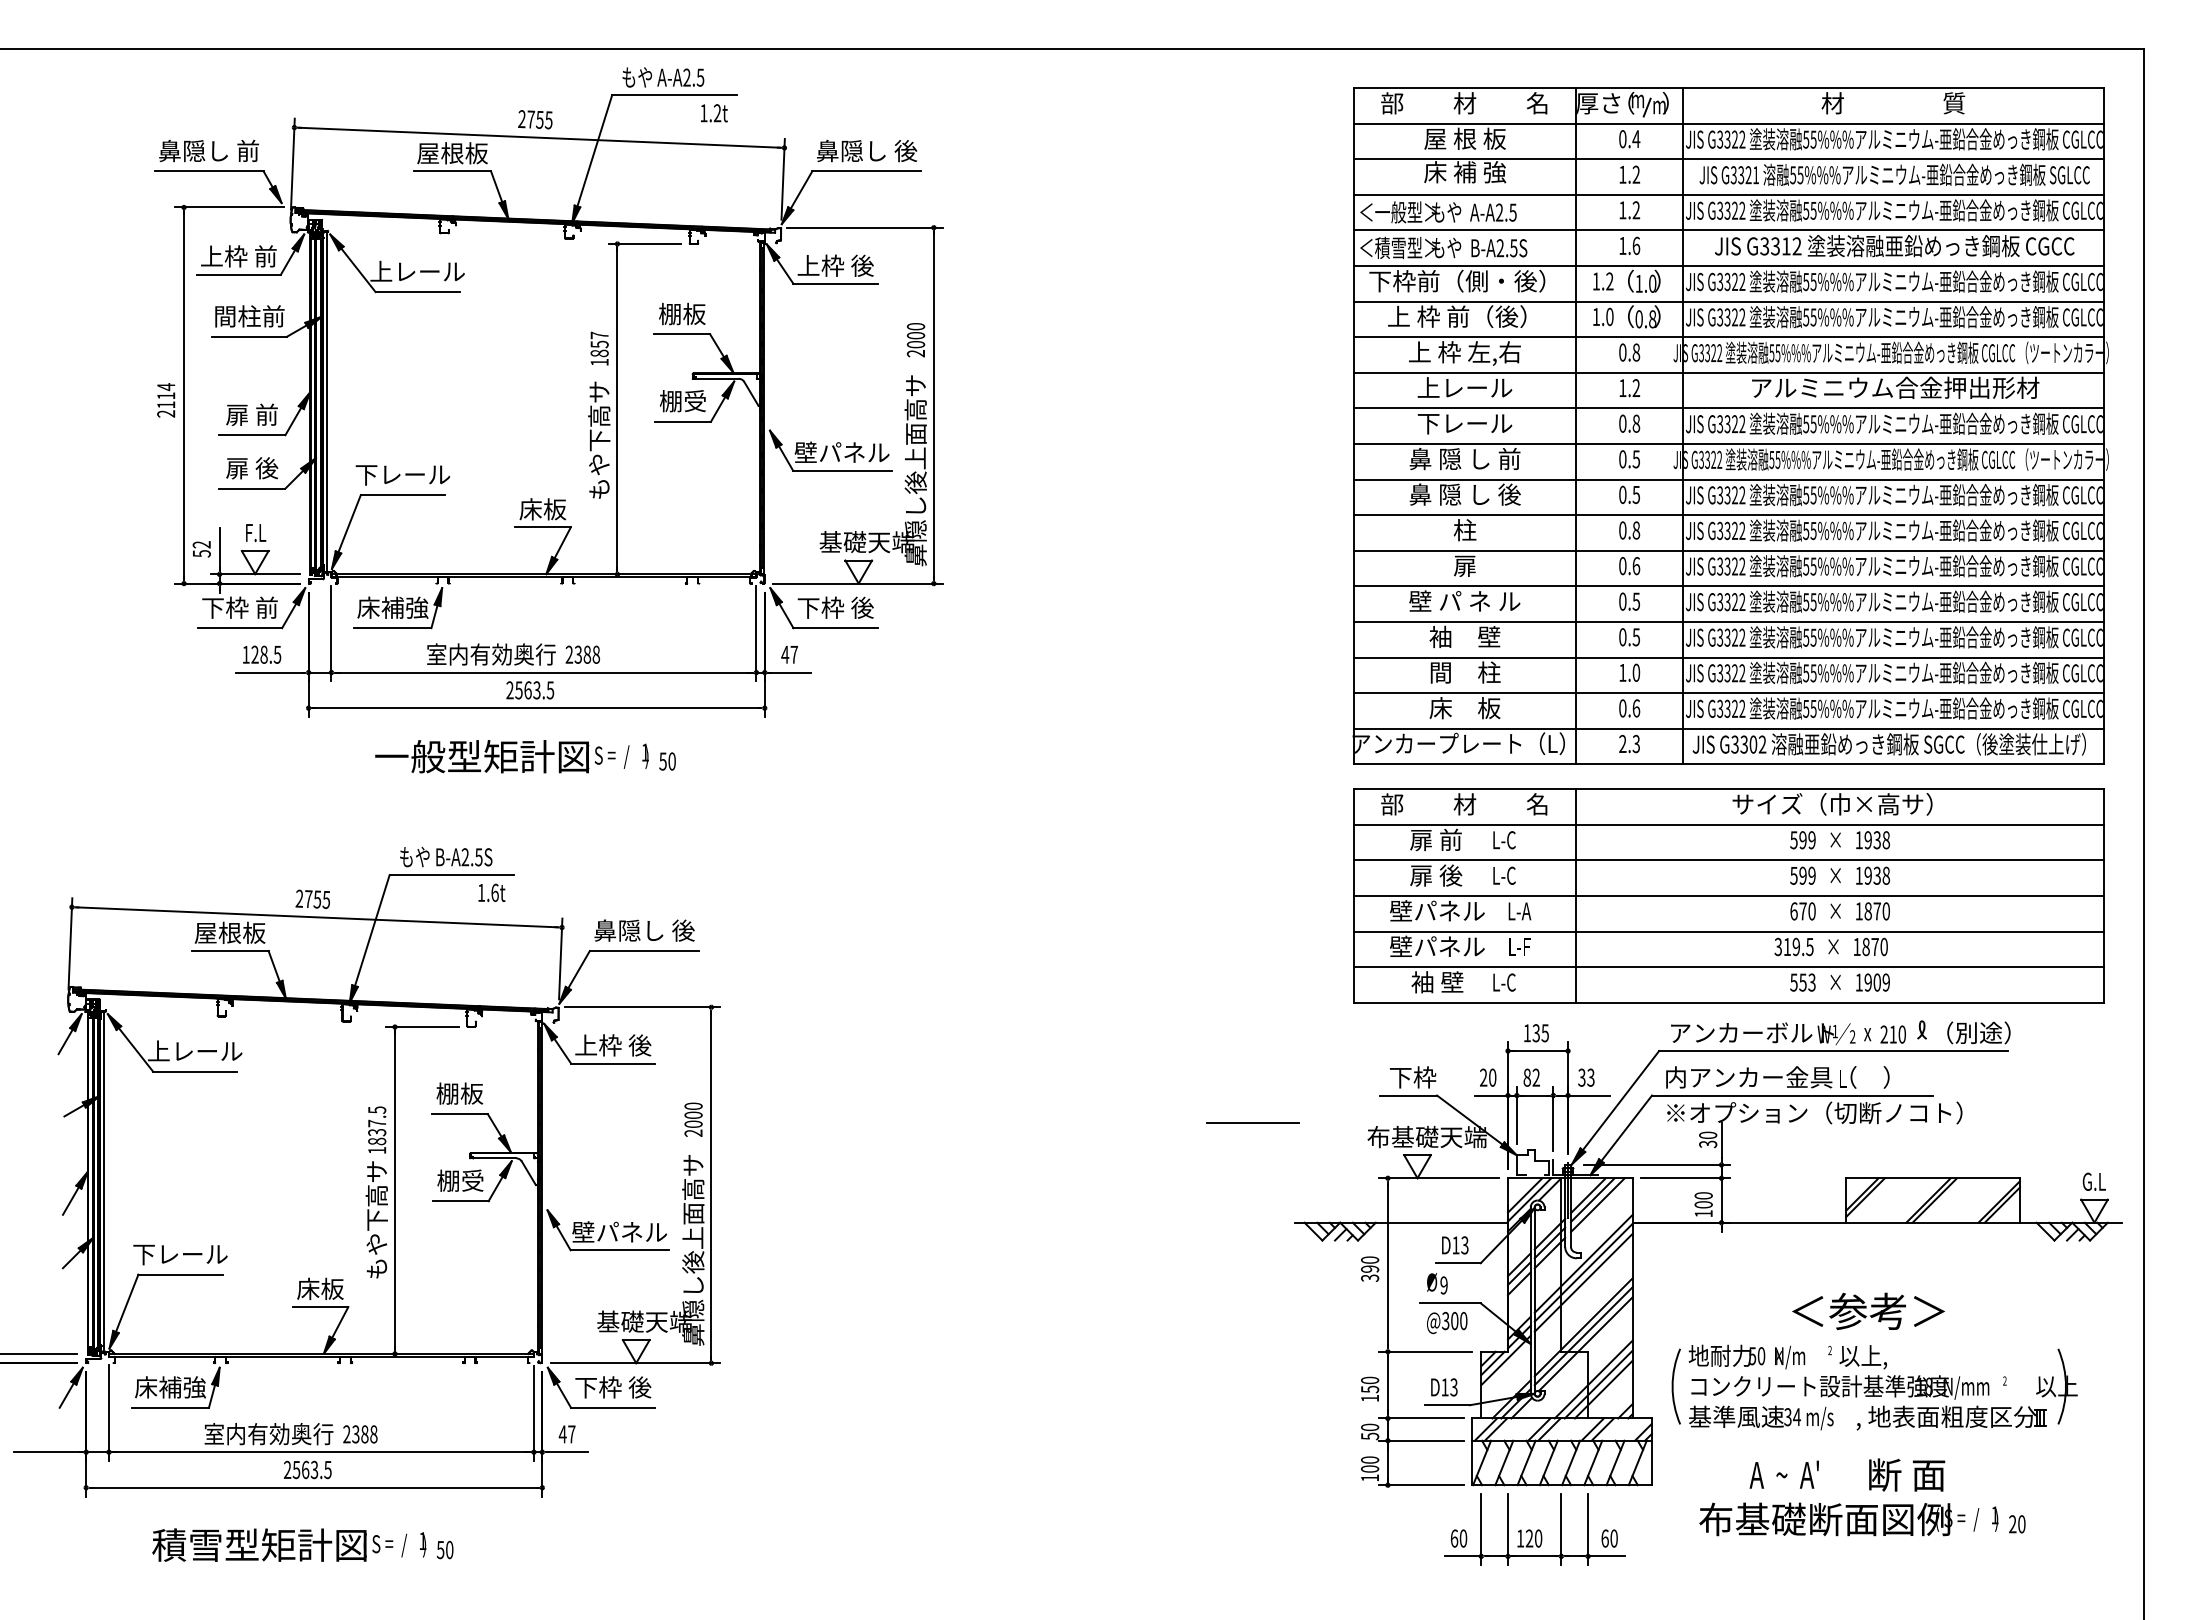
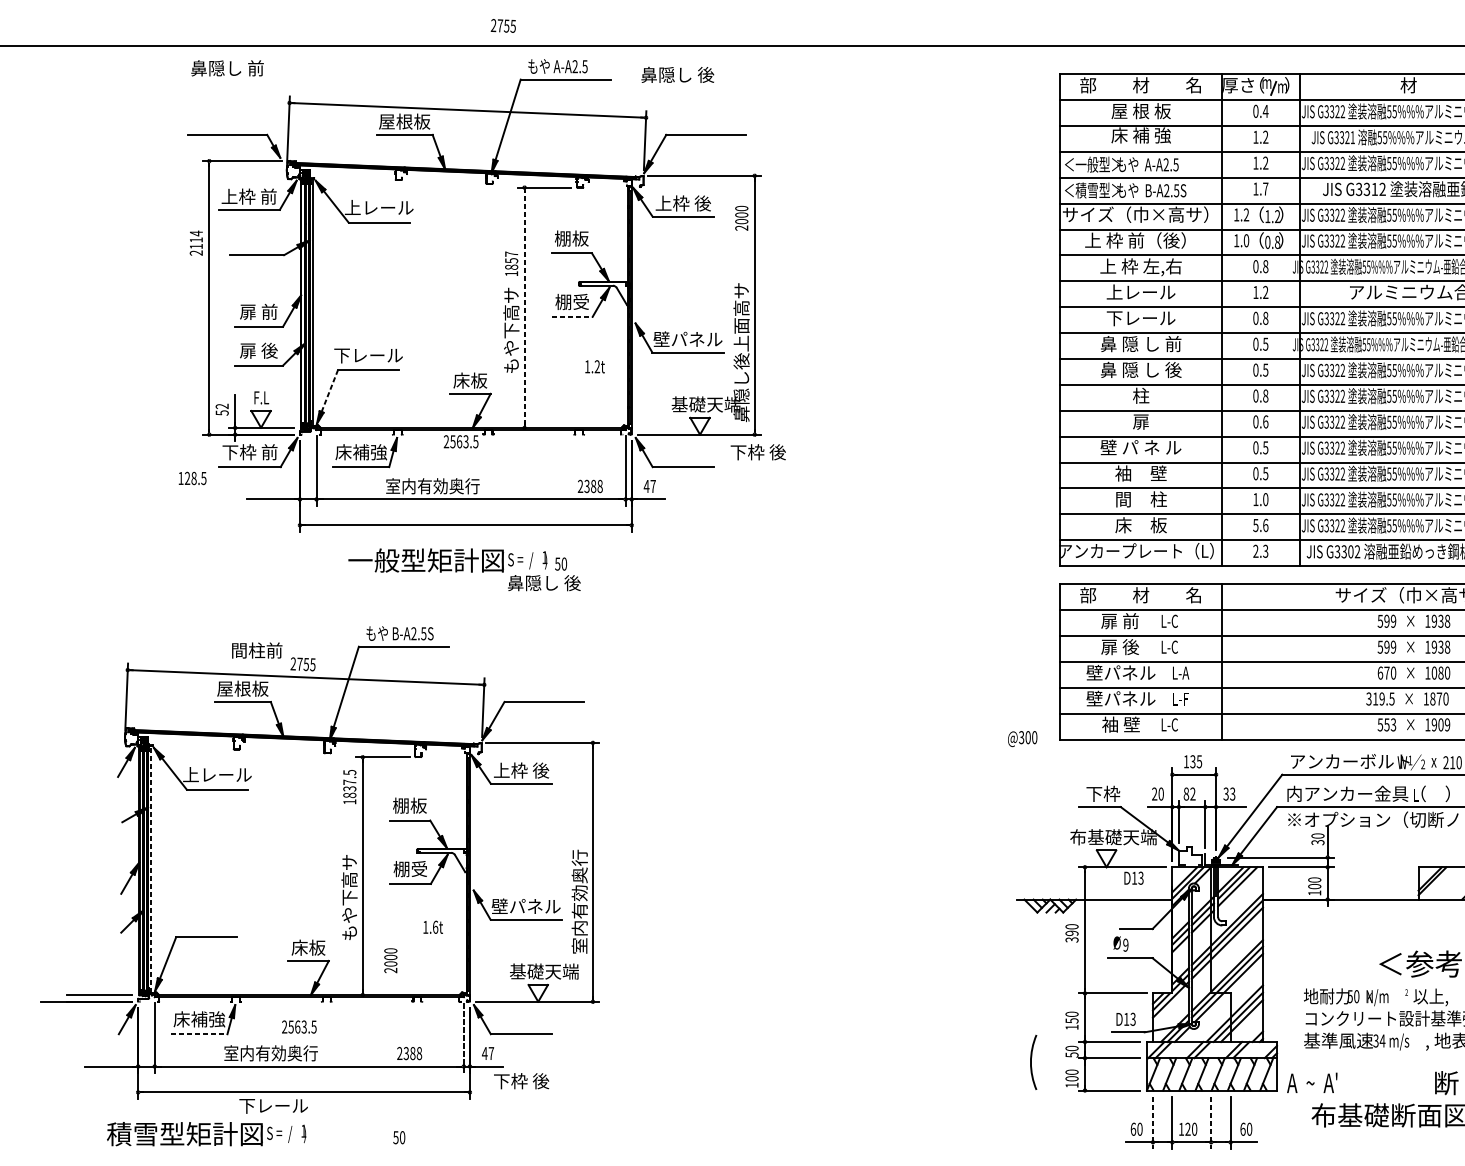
text: (714, 113) -> (595, 366), moved
text: (535, 119) -> (503, 25), moved
text: (208, 150) -> (227, 68), moved
text: (867, 150) -> (678, 74), moved
text: (1636, 245) -> (1265, 188), 1.6 -> 1.7
text: (1457, 280) -> (1135, 214), 下枠前（側・後） -> サイズ（巾×高サ）
text: (1652, 283) -> (1277, 216), 1.0 -> 1.2
text: (249, 316) -> (256, 650), moved
text: (915, 340) -> (741, 218), moved
text: (166, 400) -> (196, 243), moved
line: (617, 409) -> (524, 308), solid -> dashed
line: (683, 421) -> (572, 316), solid -> dashed
line: (349, 523) -> (329, 390), solid -> dashed
text: (835, 607) -> (758, 452), moved
text: (262, 654) -> (192, 478), moved
text: (582, 654) -> (590, 486), moved
text: (530, 690) -> (461, 441), moved
text: (1622, 708) -> (1255, 525), 0.6 -> 5.6
text: (491, 892) -> (432, 927), moved
text: (1872, 911) -> (1437, 673), 1870 -> 1080
text: (644, 930) -> (544, 583), moved
text: (693, 1119) -> (390, 960), moved
line: (1252, 1122) -> (986, 826), removed
text: (377, 1129) -> (350, 786), moved
line: (104, 1181) -> (151, 869), solid -> dashed
text: (1455, 1245) -> (1134, 878), moved
text: (693, 1249) -> (579, 919), 鼻隠し後上面高サ -> 室内有効奥行
text: (180, 1254) -> (273, 1106), moved
text: (1447, 1322) -> (1022, 738), moved
arc: (1673, 1386) -> (1031, 1062), moved
text: (613, 1387) -> (521, 1081), moved
line: (170, 1407) -> (199, 1033), solid -> dashed
line: (533, 1413) -> (463, 1038), solid -> dashed
text: (360, 1434) -> (409, 1053), moved
text: (307, 1469) -> (299, 1026), moved
text: (1783, 1474) -> (1311, 1082), moved
line: (1481, 1529) -> (1153, 1122), solid -> dashed
line: (1561, 1529) -> (1211, 1122), solid -> dashed
text: (289, 1544) -> (206, 1133), moved

